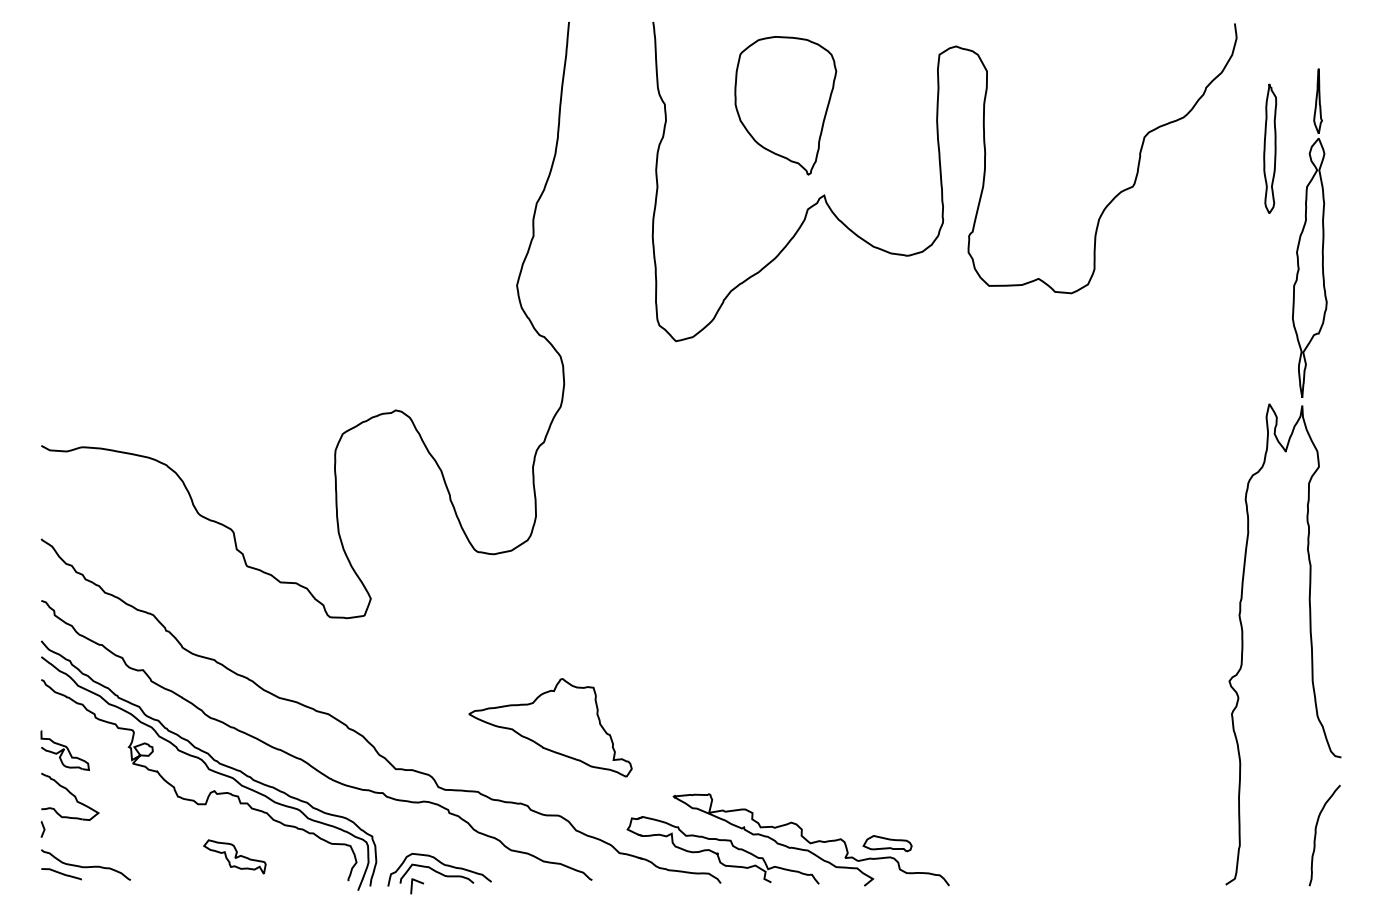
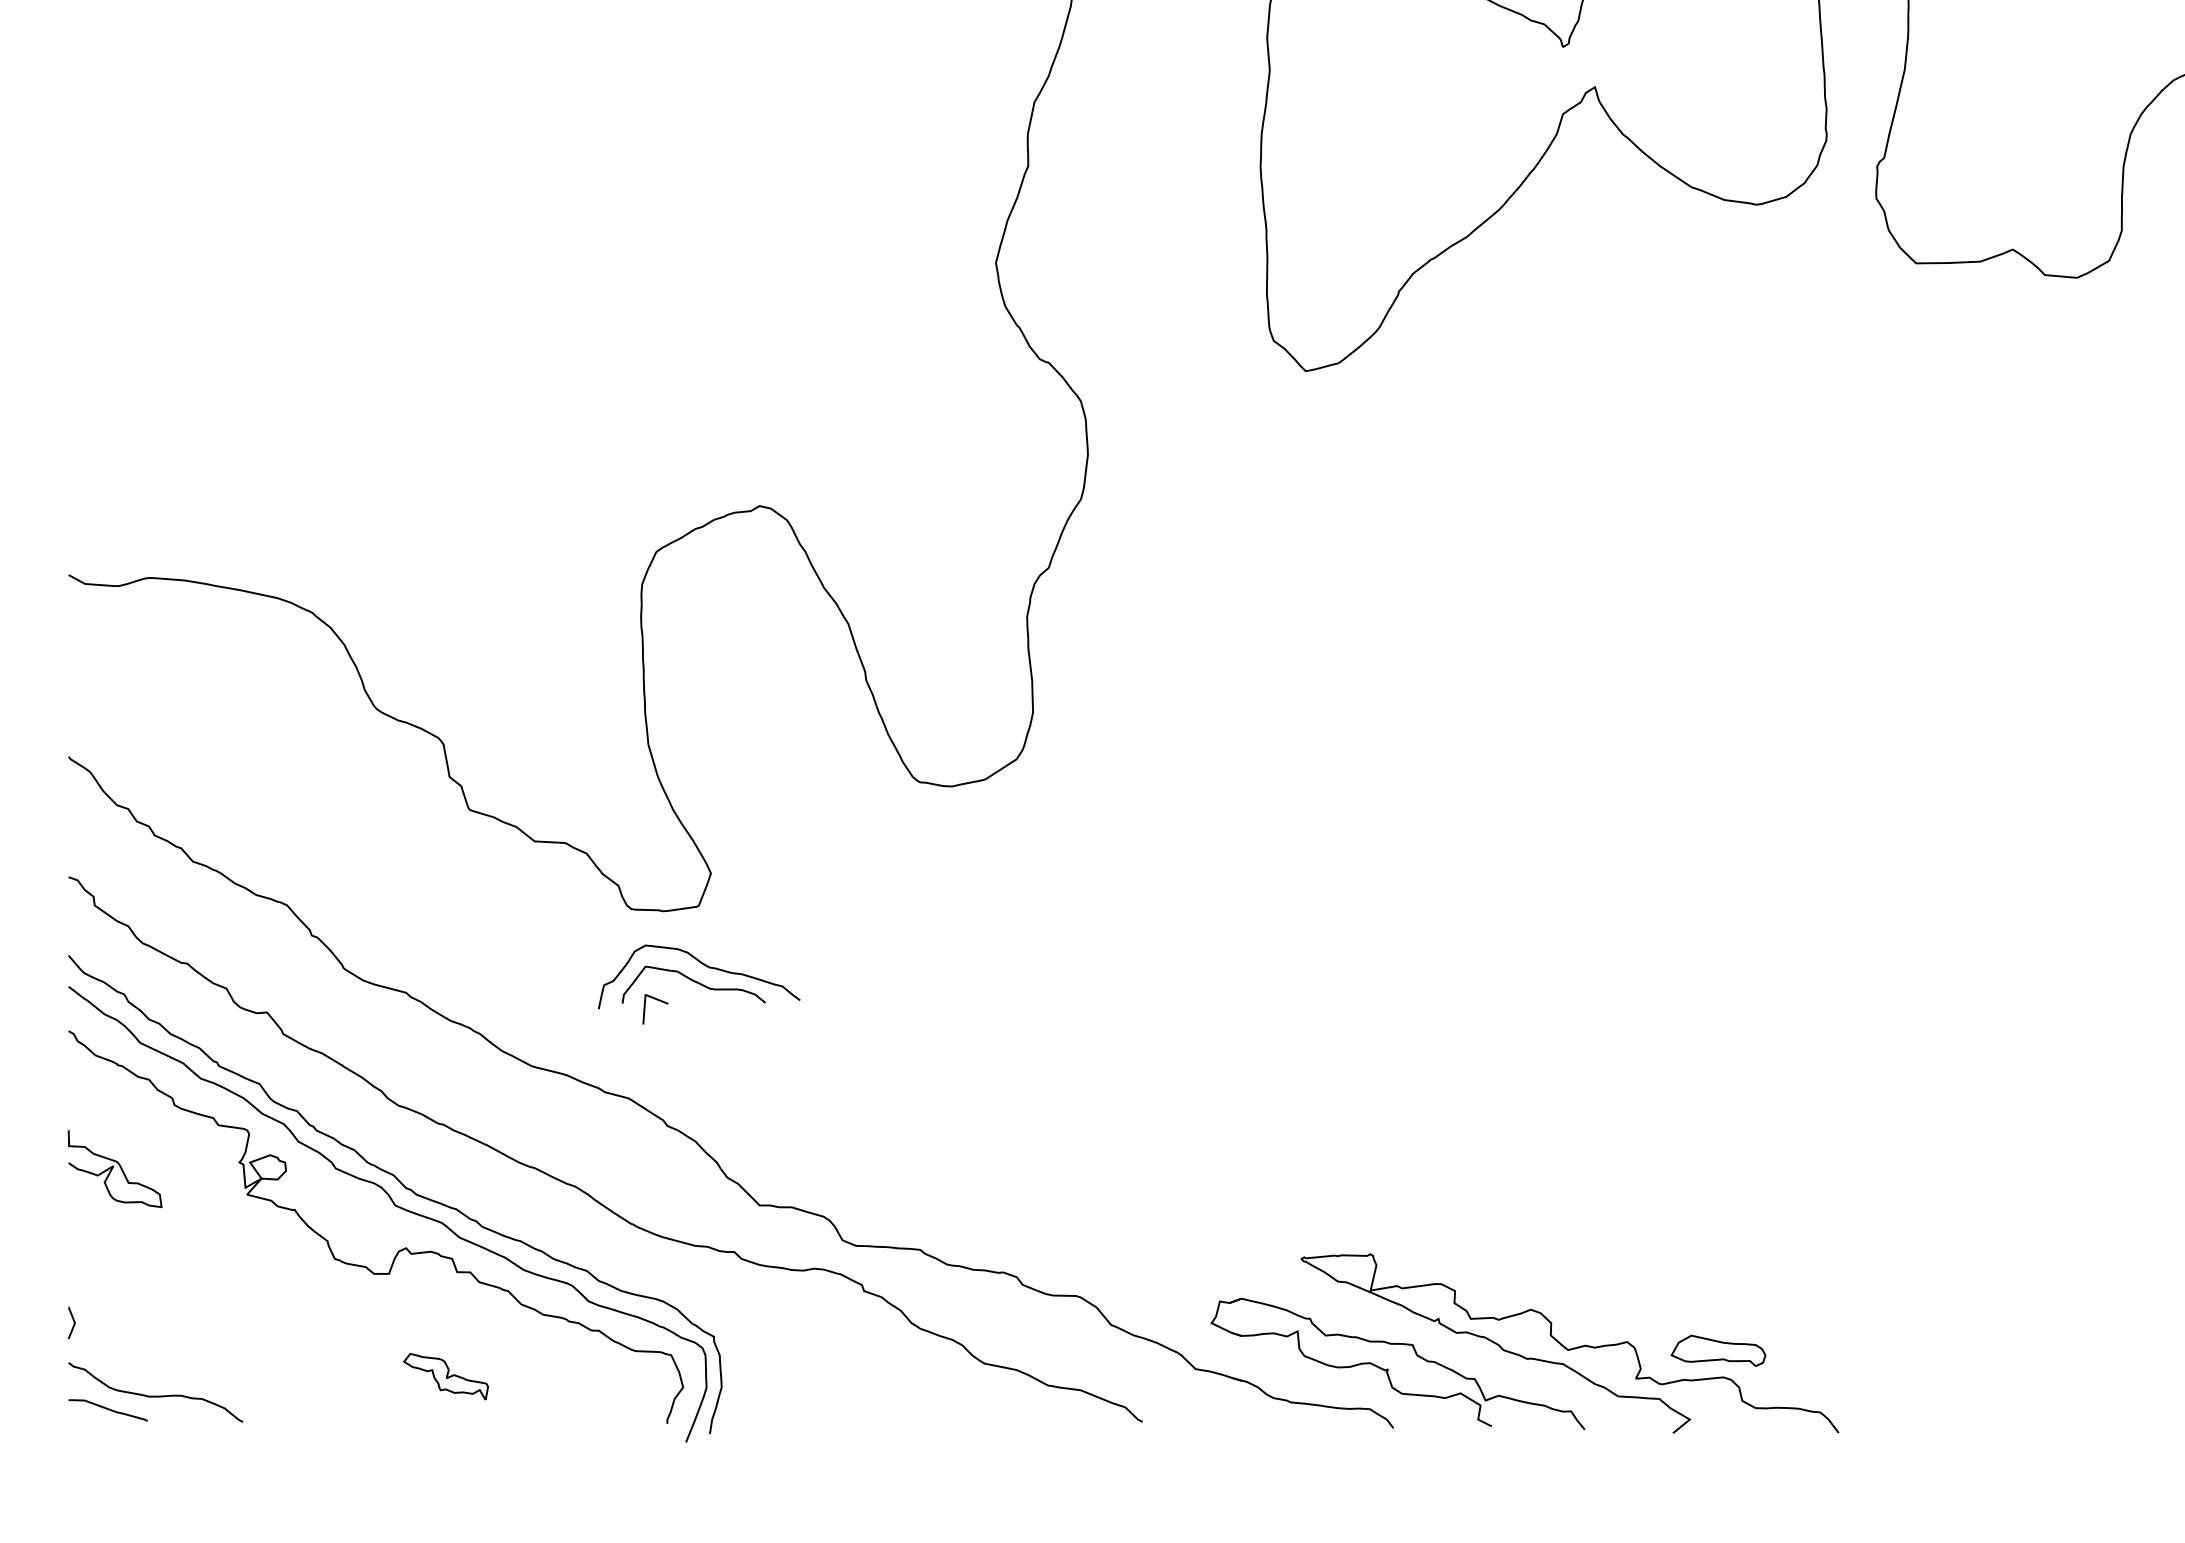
part: (550, 727) -> (1061, 1124), removed
part: (70, 796) -> (125, 1258), removed
part: (234, 856) -> (445, 1375), size x0.7
part: (439, 873) -> (698, 983), moved

